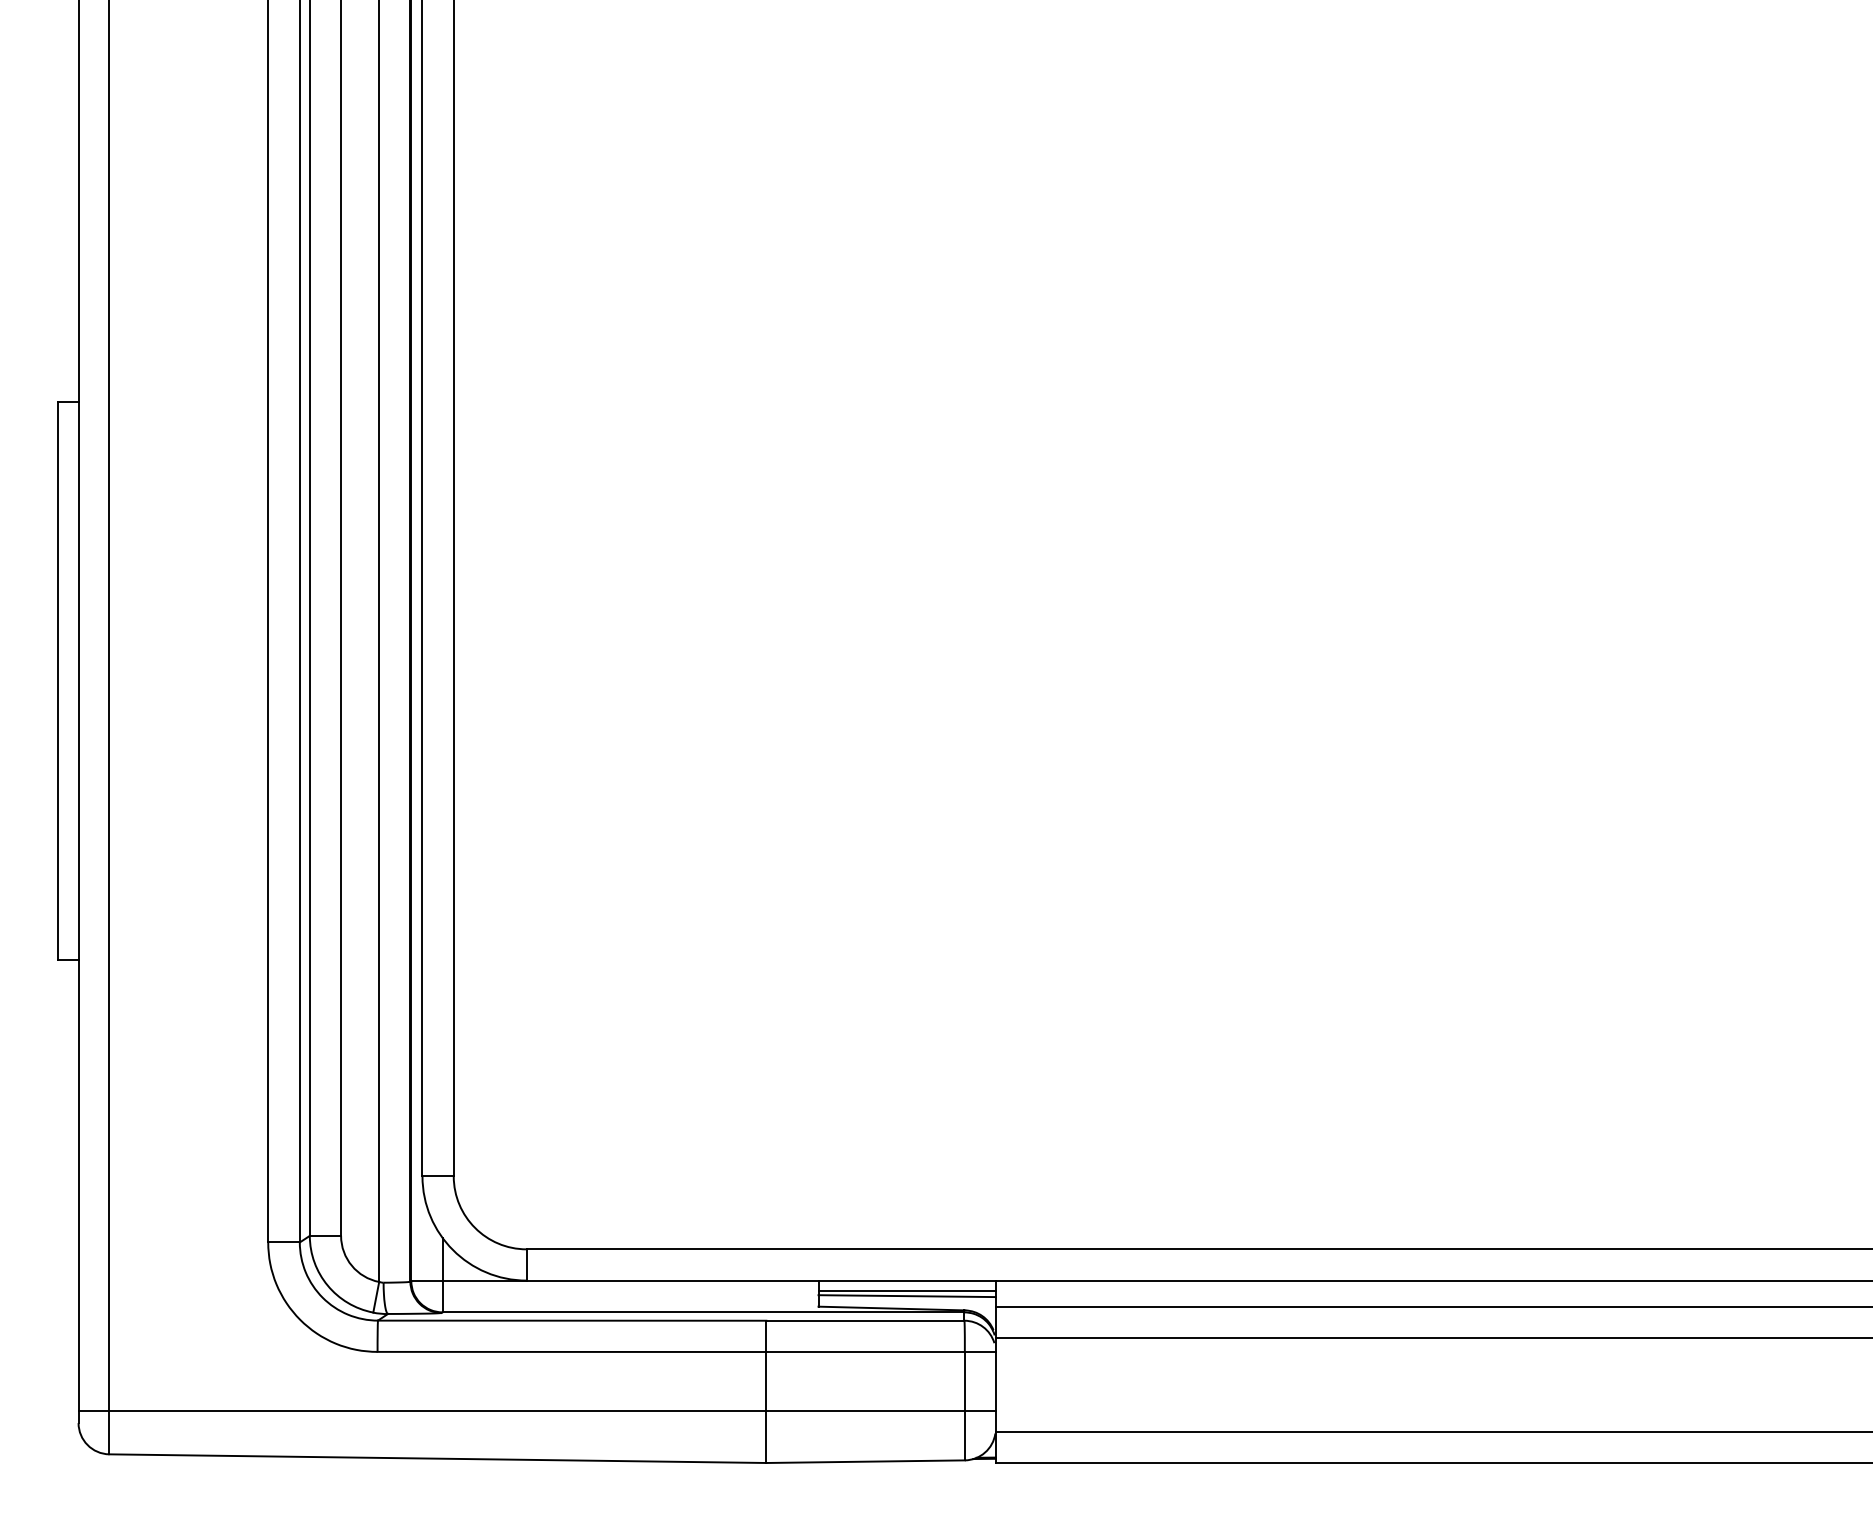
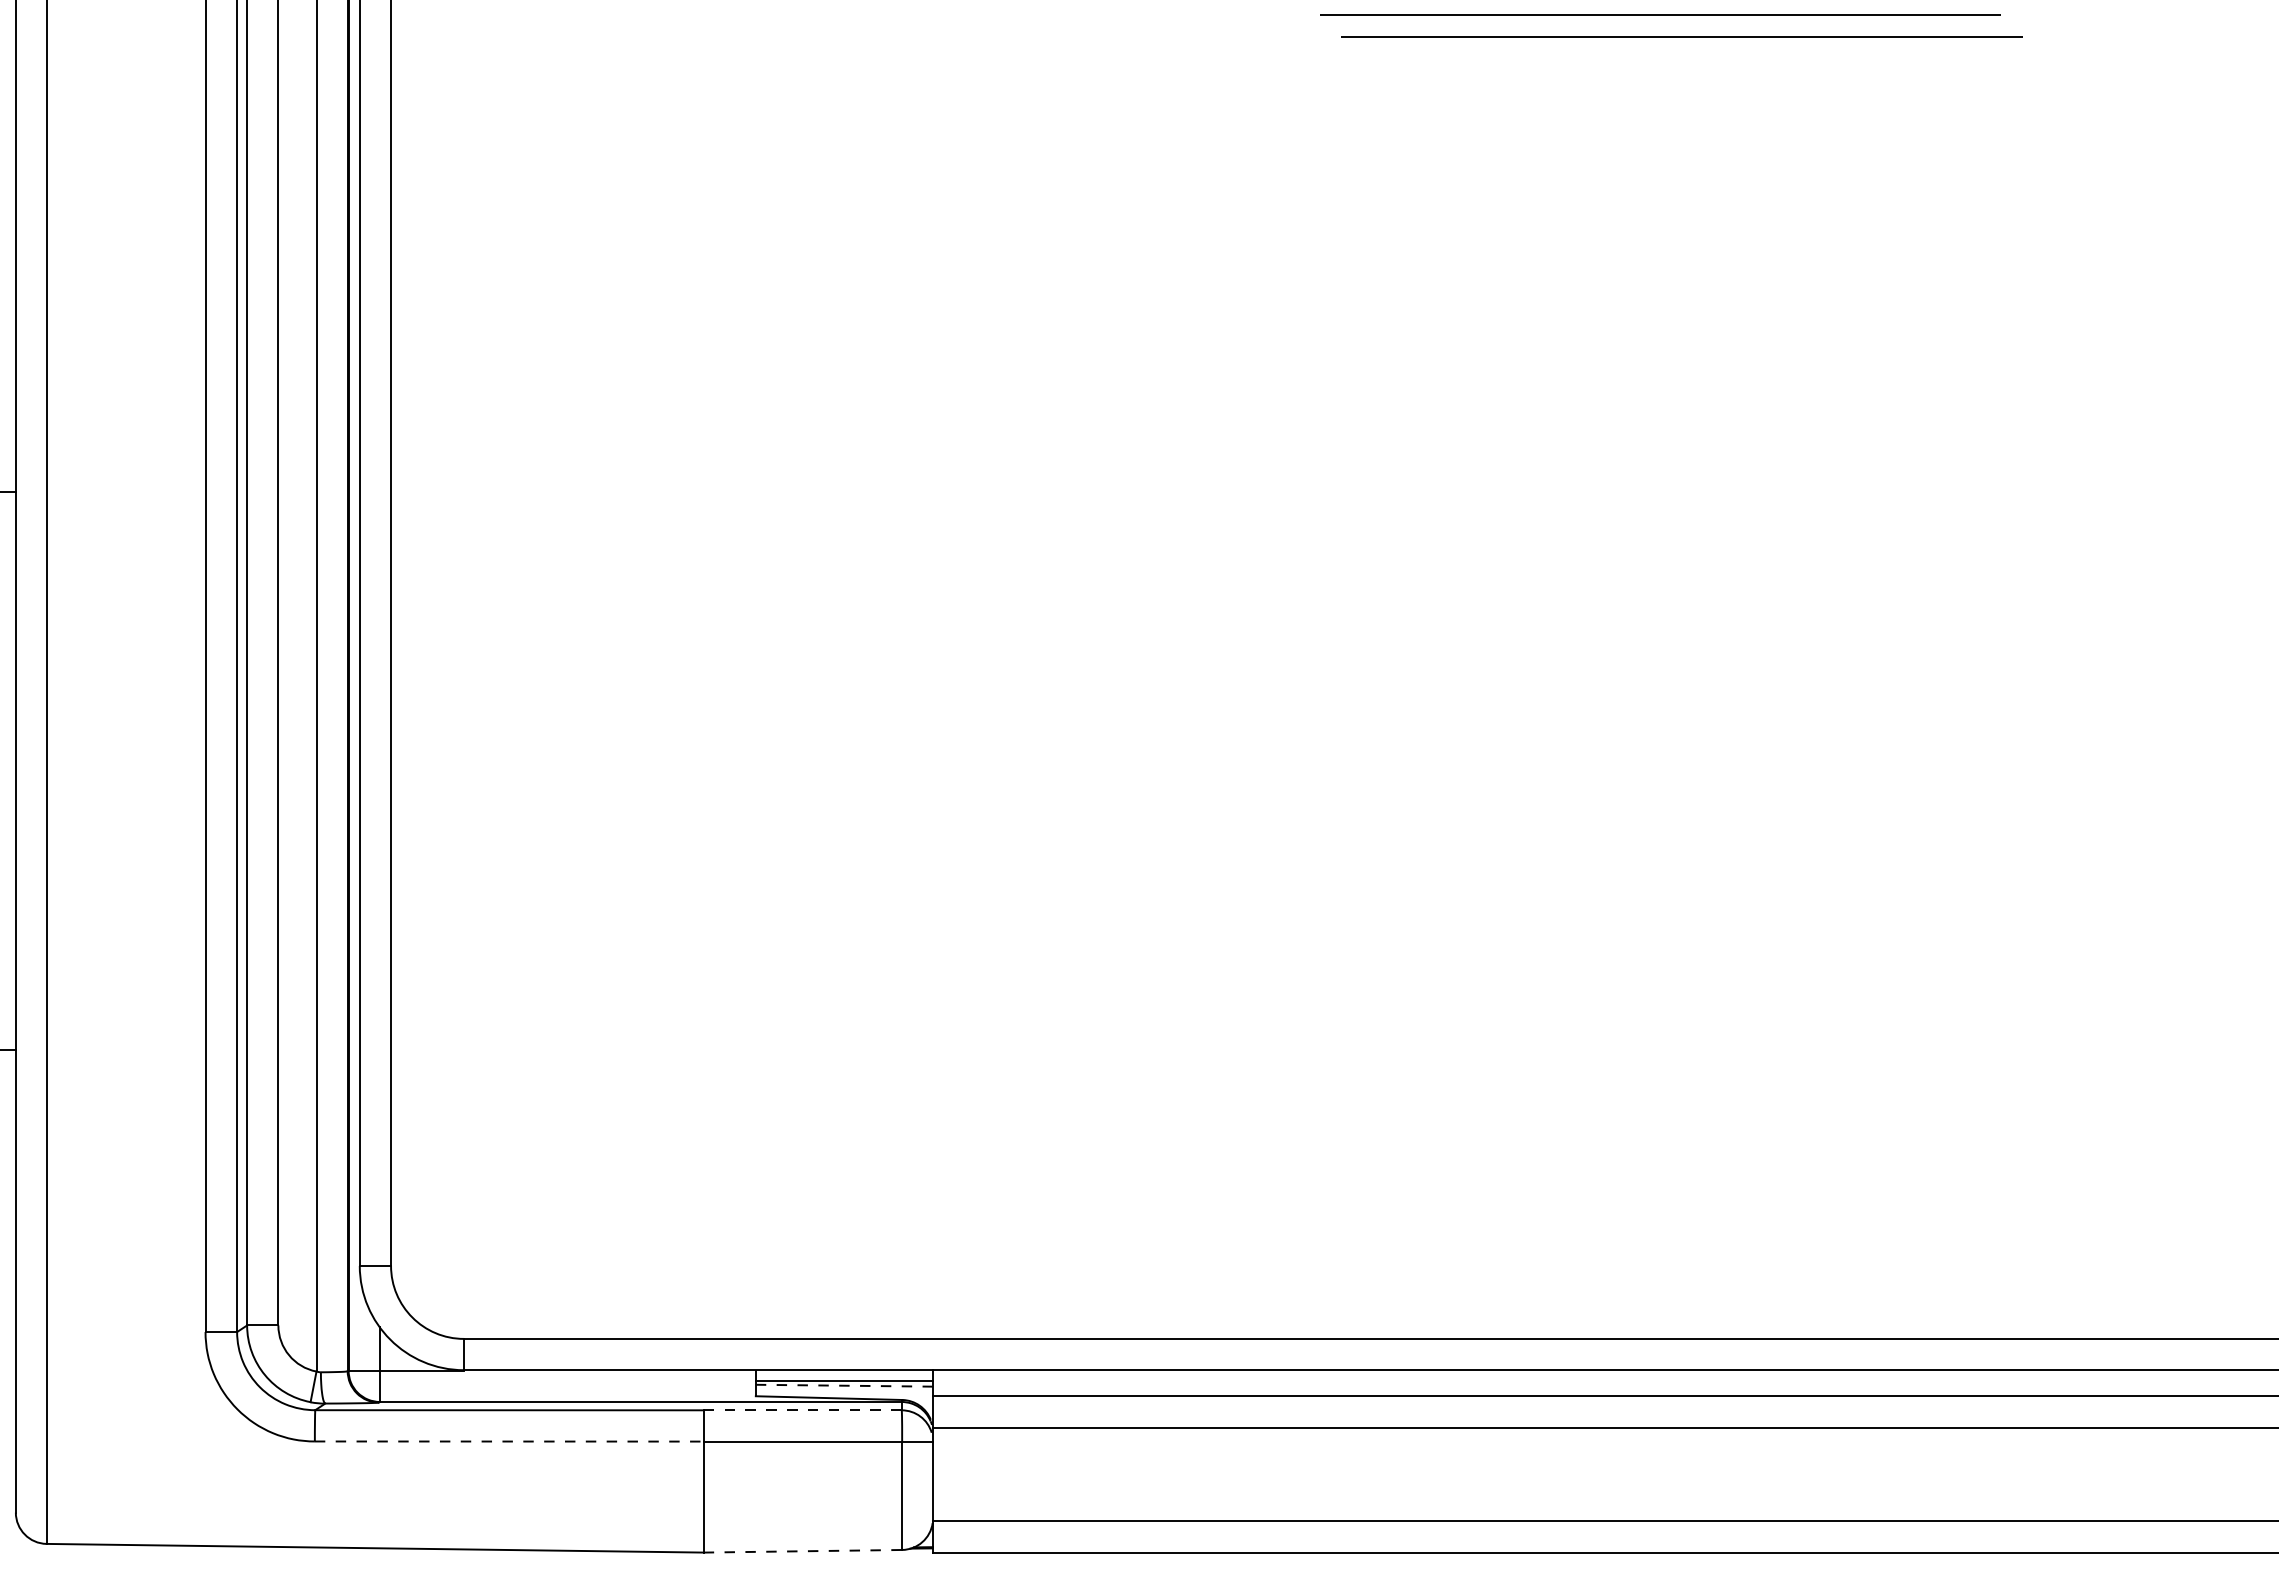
line: (907, 1295) -> (844, 1385), solid -> dashed
line: (865, 1320) -> (802, 1410), solid -> dashed
line: (572, 1351) -> (509, 1441), solid -> dashed
line: (537, 1410) -> (474, 1500), removed
line: (866, 1461) -> (803, 1551), solid -> dashed

